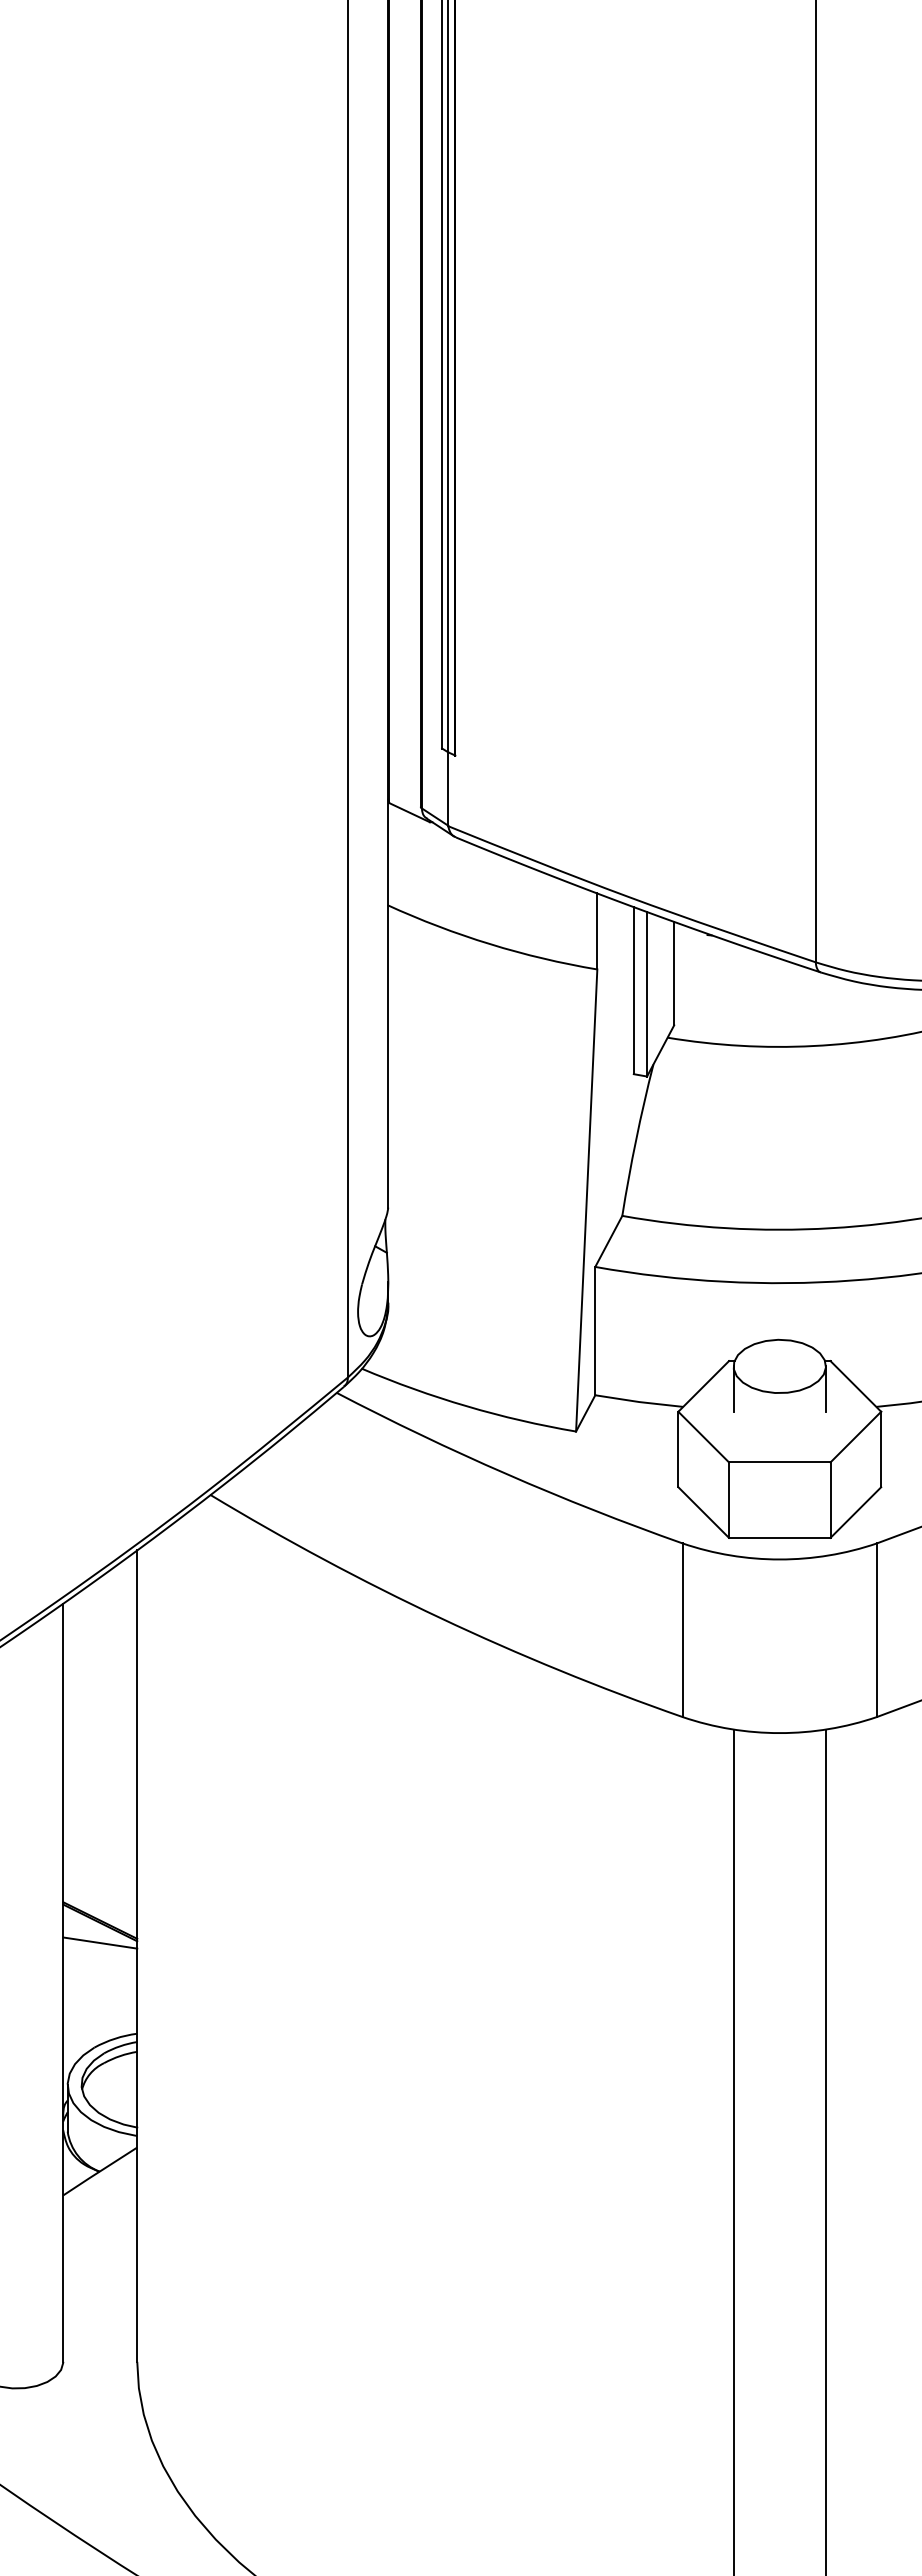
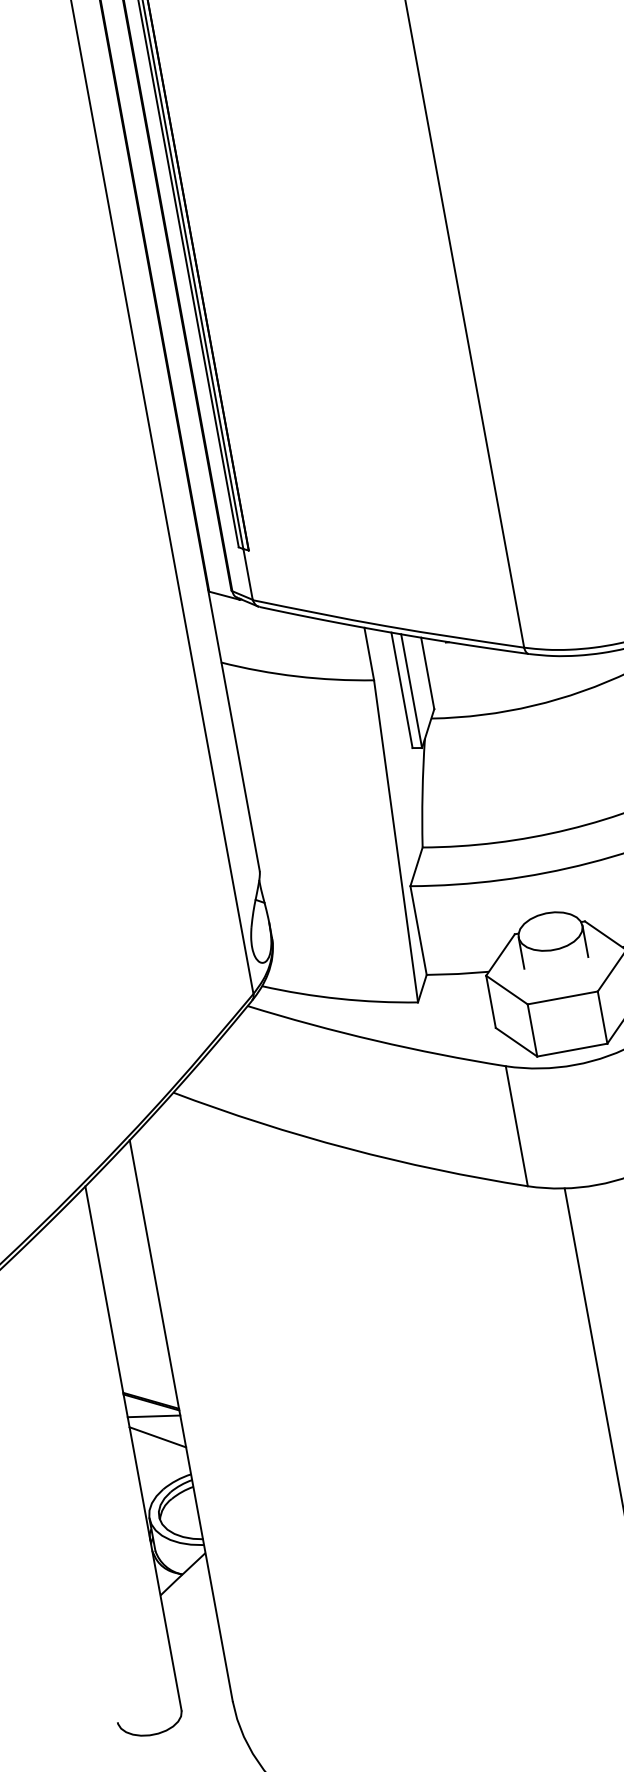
line: (100, 1973) -> (158, 1437), added

